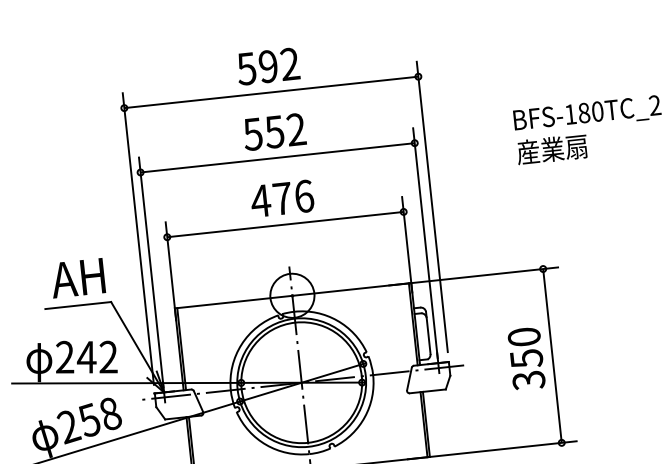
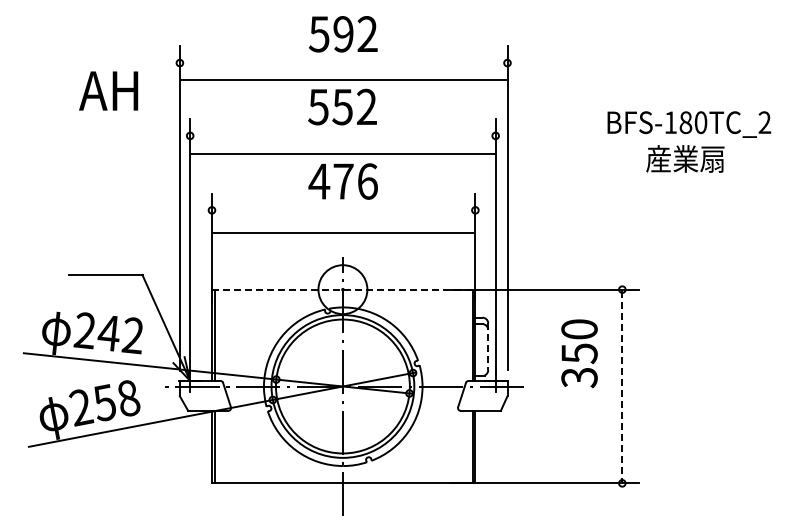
line: (271, 92) -> (343, 80), moved
text: (552, 148) -> (685, 158), moved
line: (277, 157) -> (342, 153), moved
line: (285, 224) -> (343, 233), moved
text: (77, 277) -> (108, 90), moved
line: (292, 295) -> (343, 289), solid -> dashed
line: (428, 333) -> (488, 347), solid -> dashed
line: (552, 355) -> (622, 386), solid -> dashed
text: (526, 358) -> (579, 353), moved

